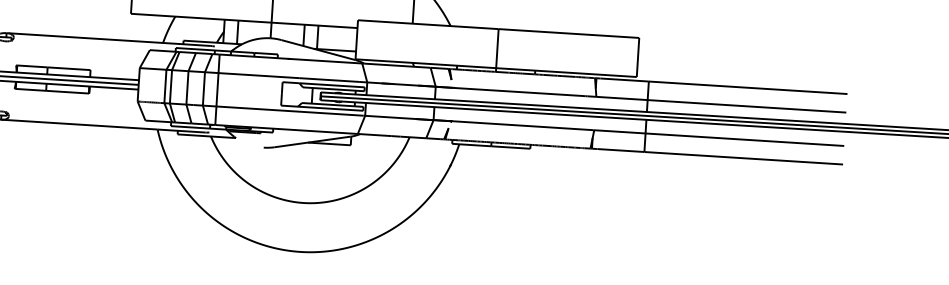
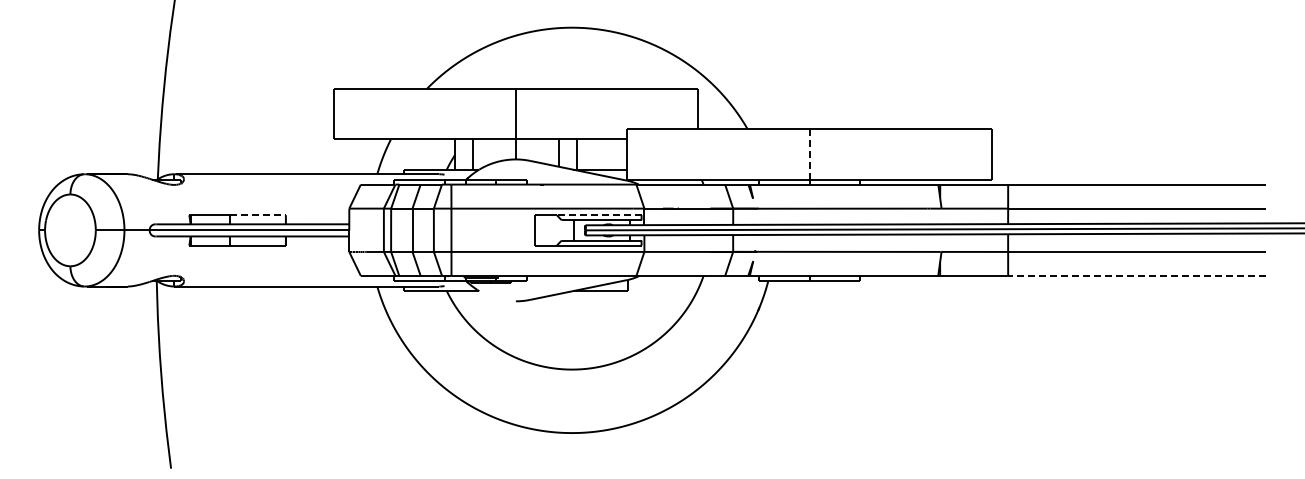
line: (497, 48) -> (809, 154), solid -> dashed
line: (69, 69) -> (258, 215), solid -> dashed
line: (331, 85) -> (598, 215), solid -> dashed
line: (744, 157) -> (1137, 275), solid -> dashed

